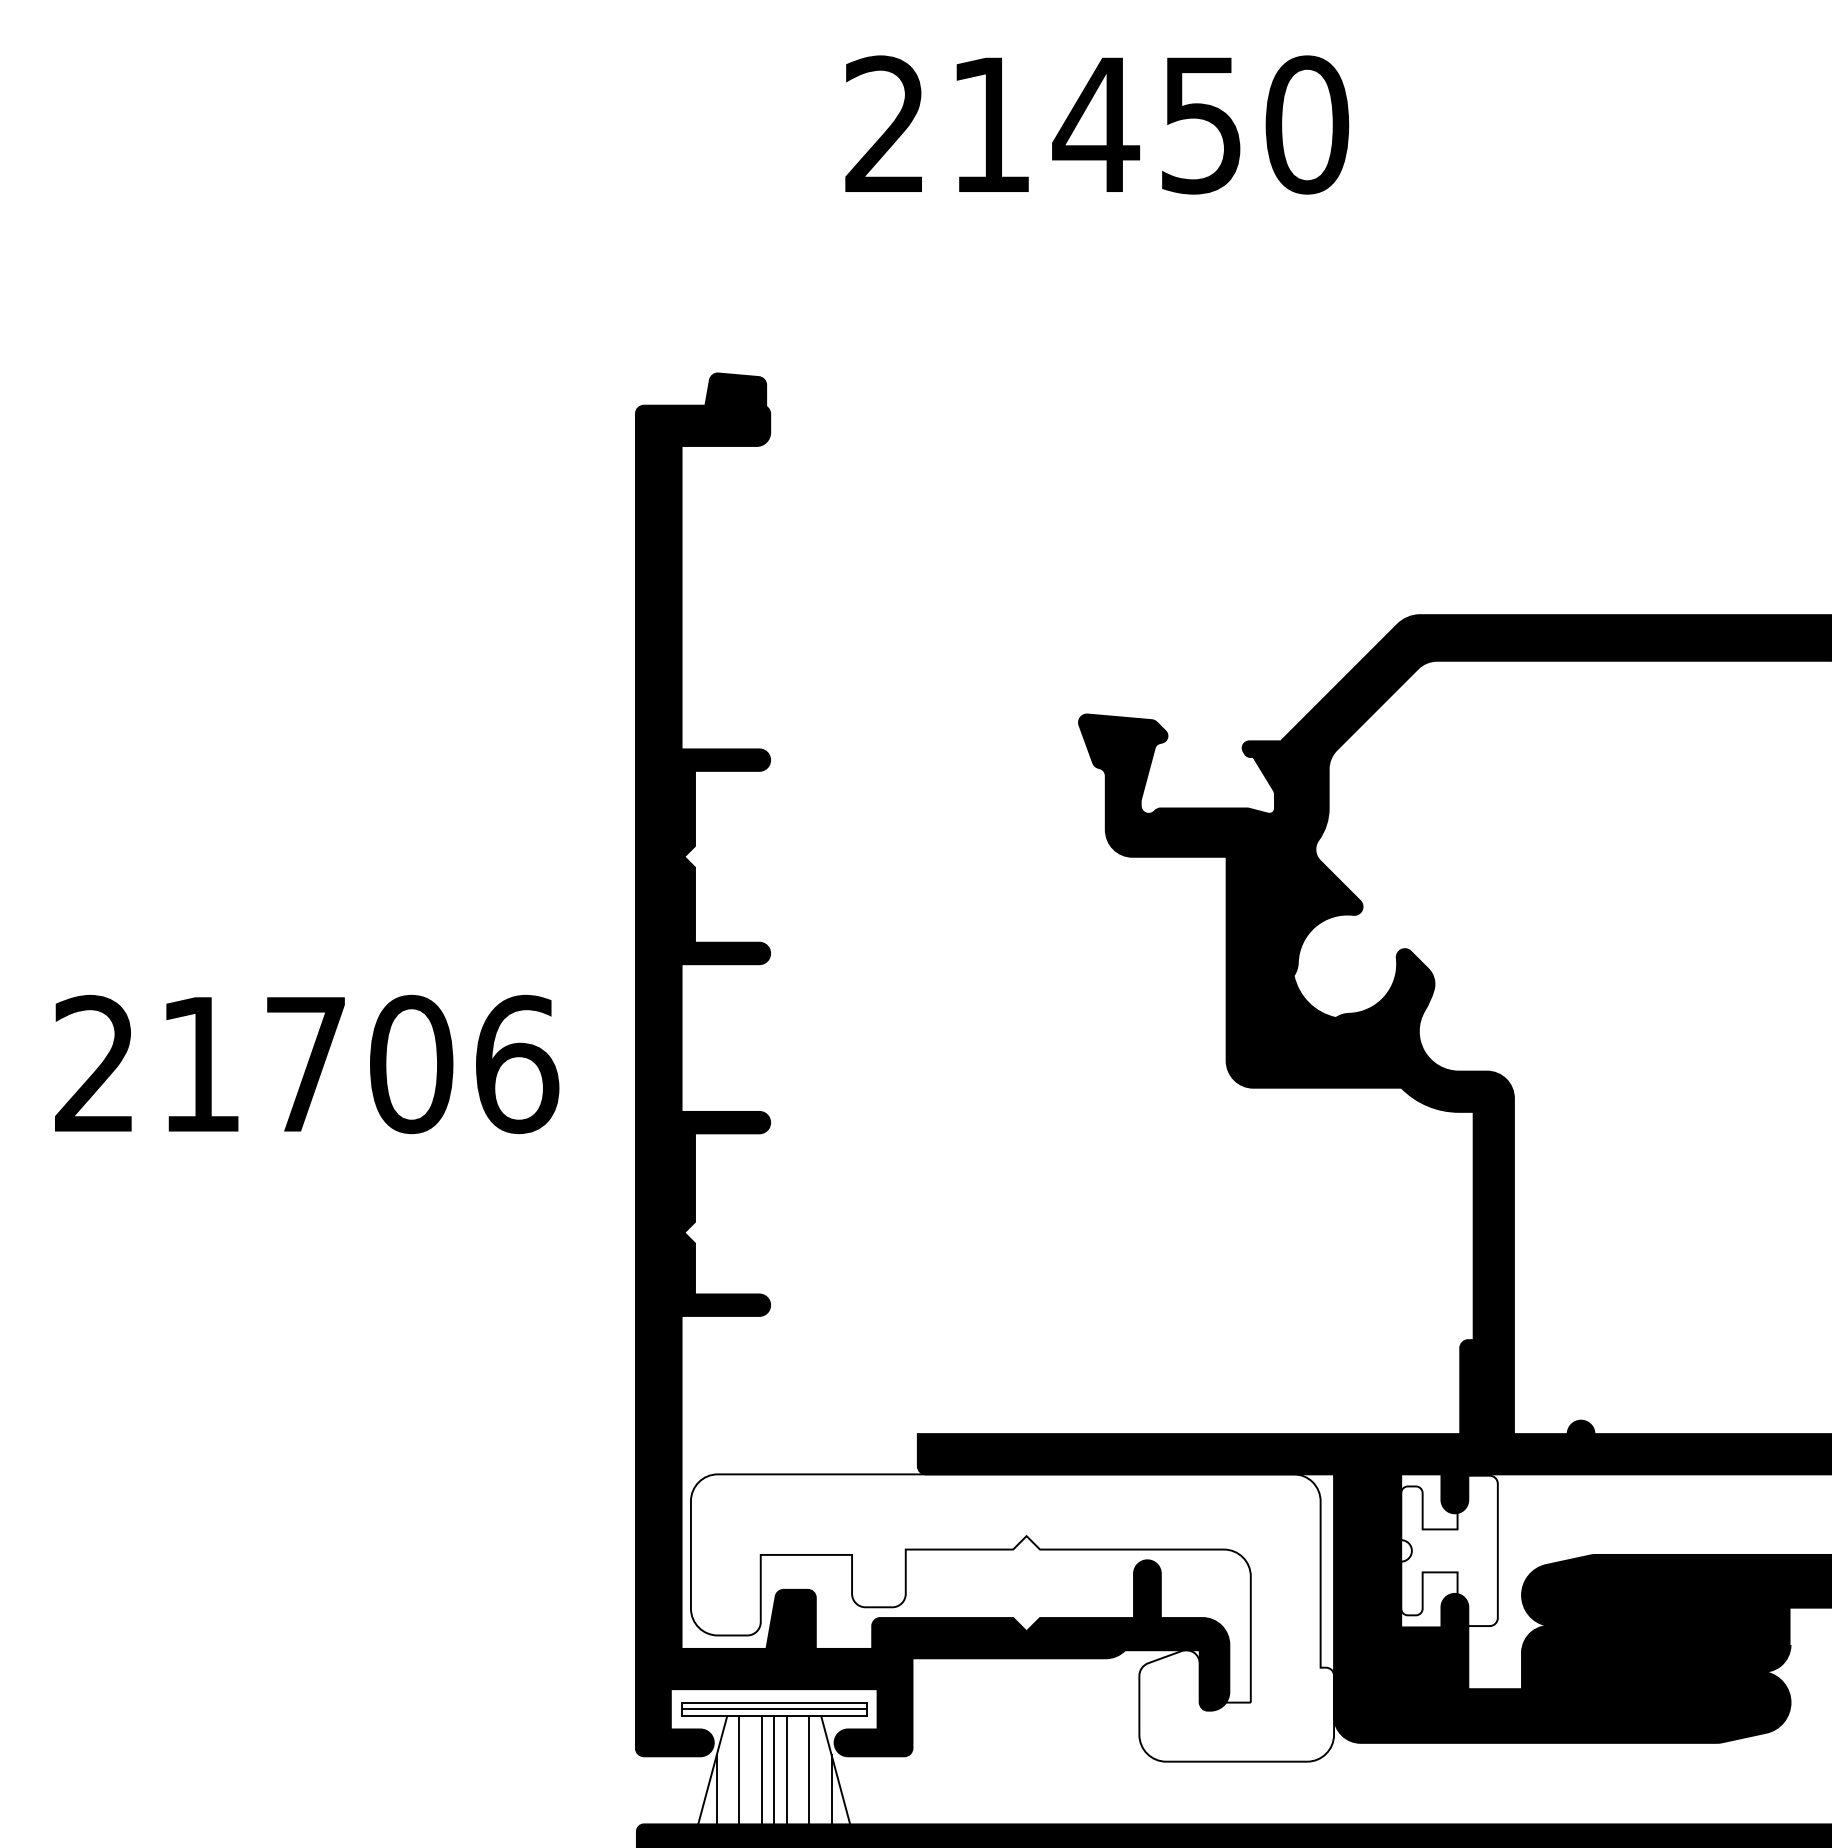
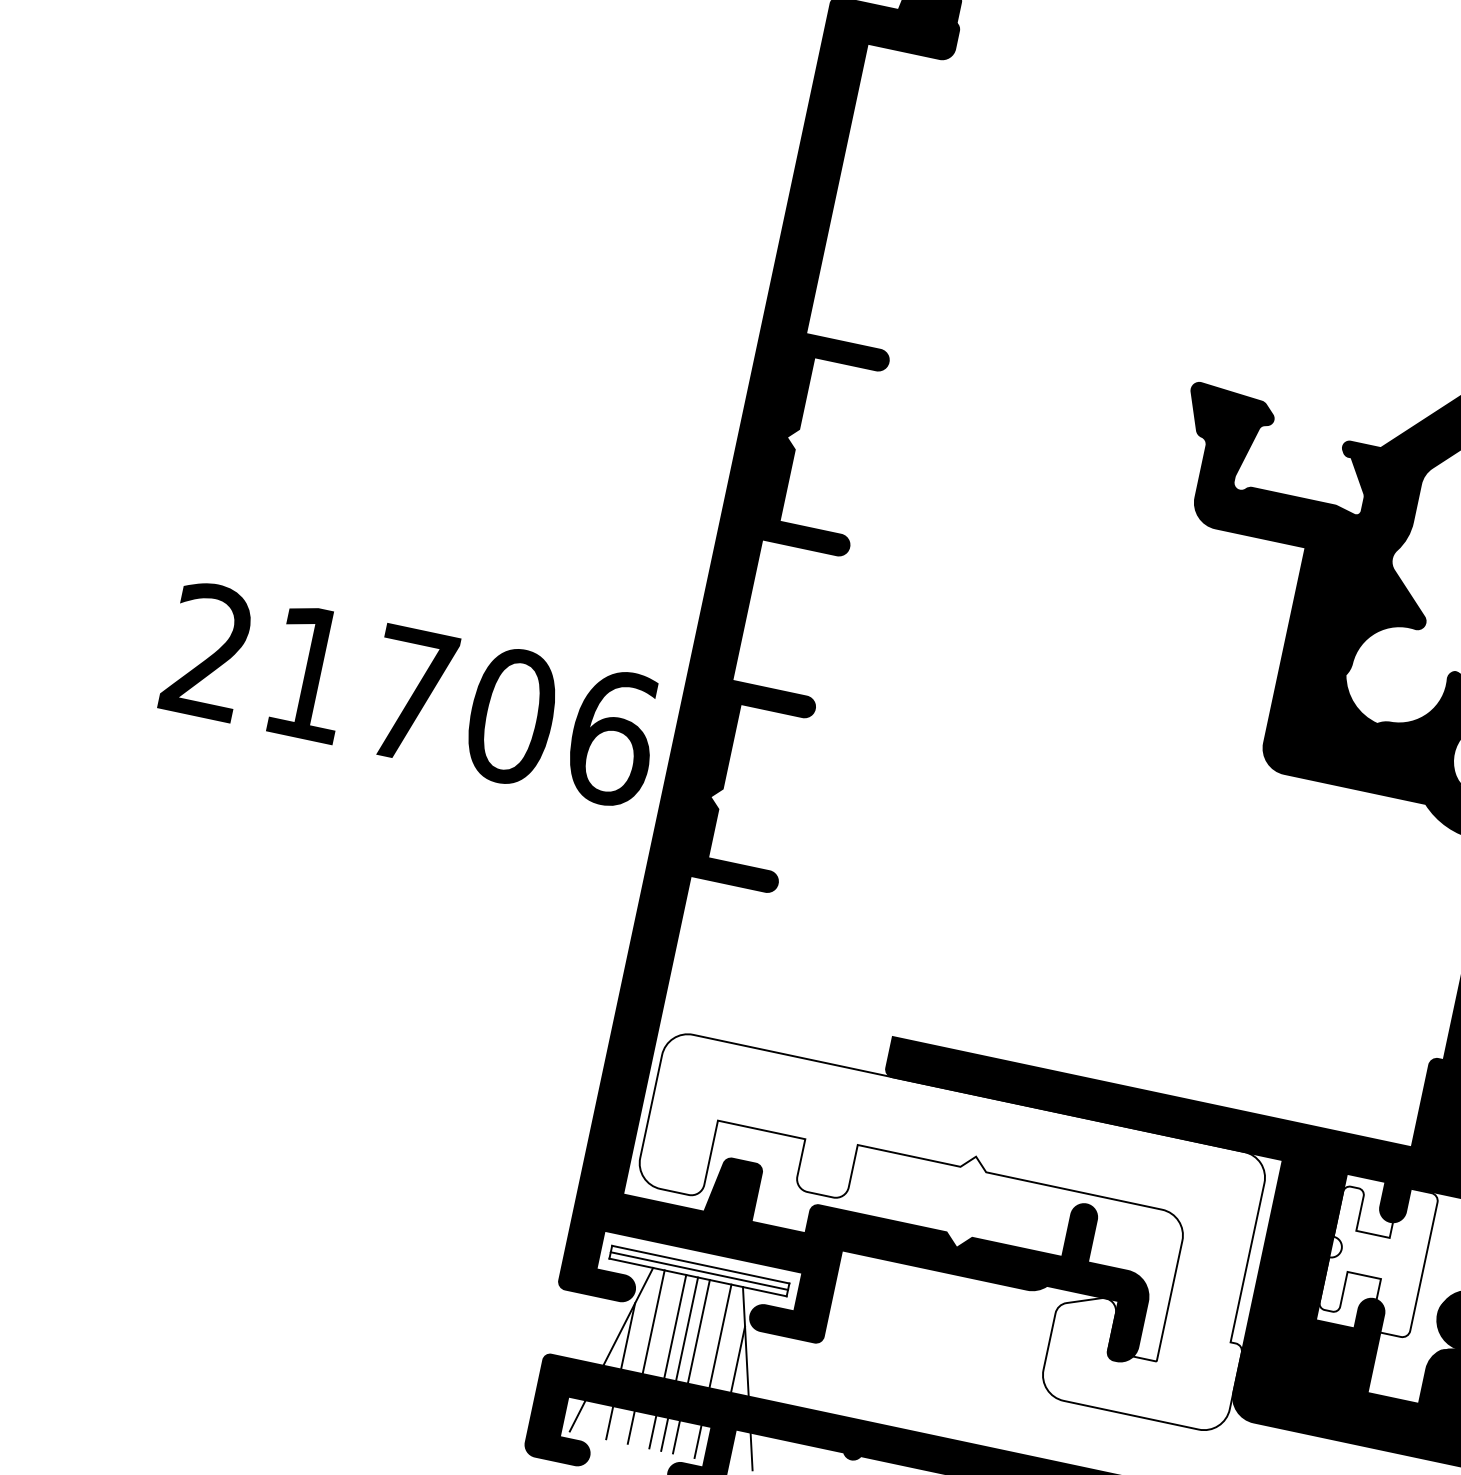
text: (307, 1064) -> (412, 695), moved

